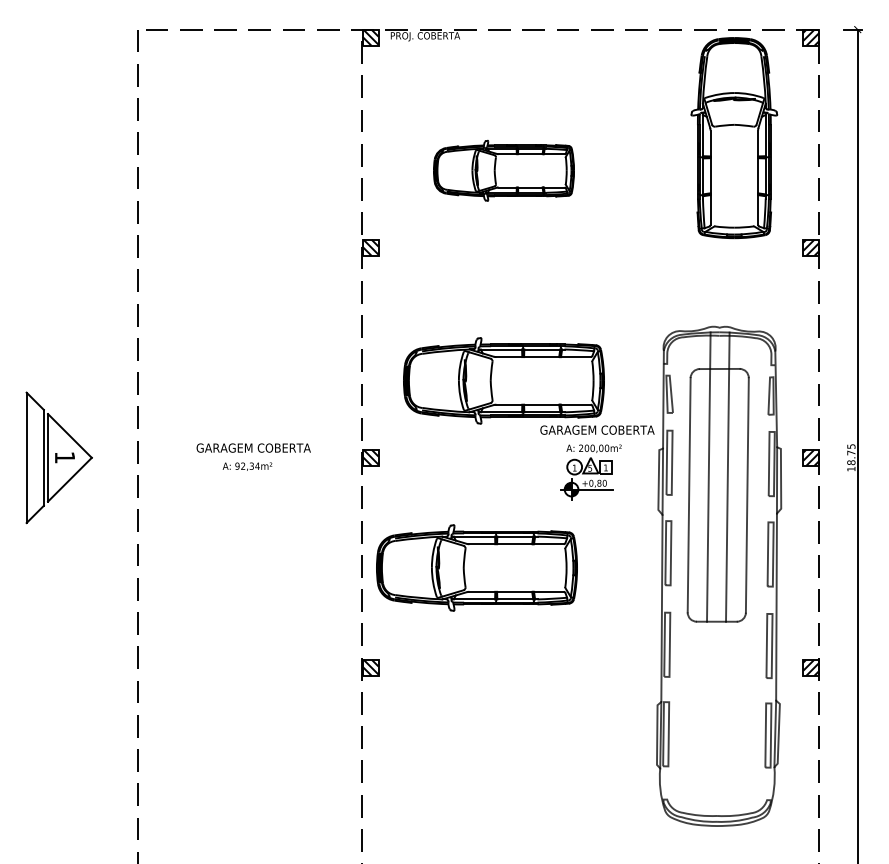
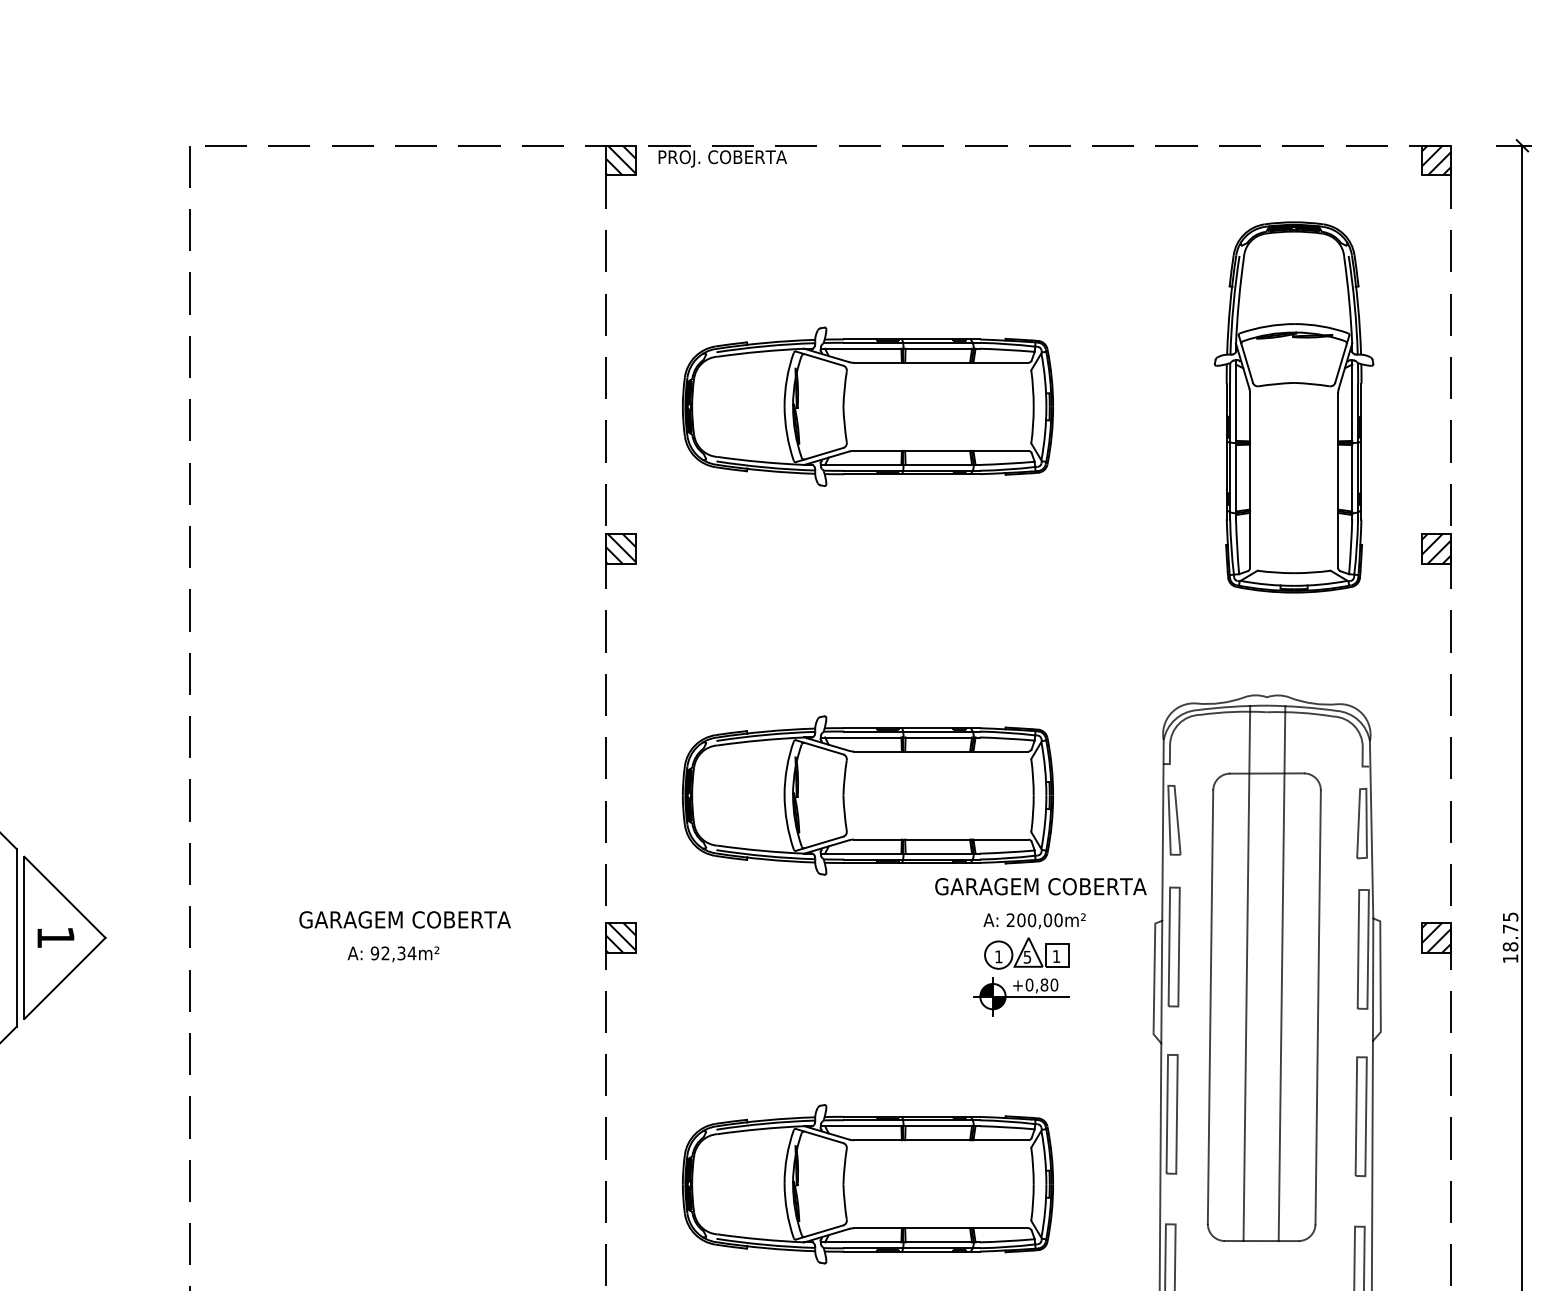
part: (734, 138) -> (1294, 408), moved
part: (503, 170) -> (867, 406), size x1.43
part: (476, 567) -> (867, 1183), moved

